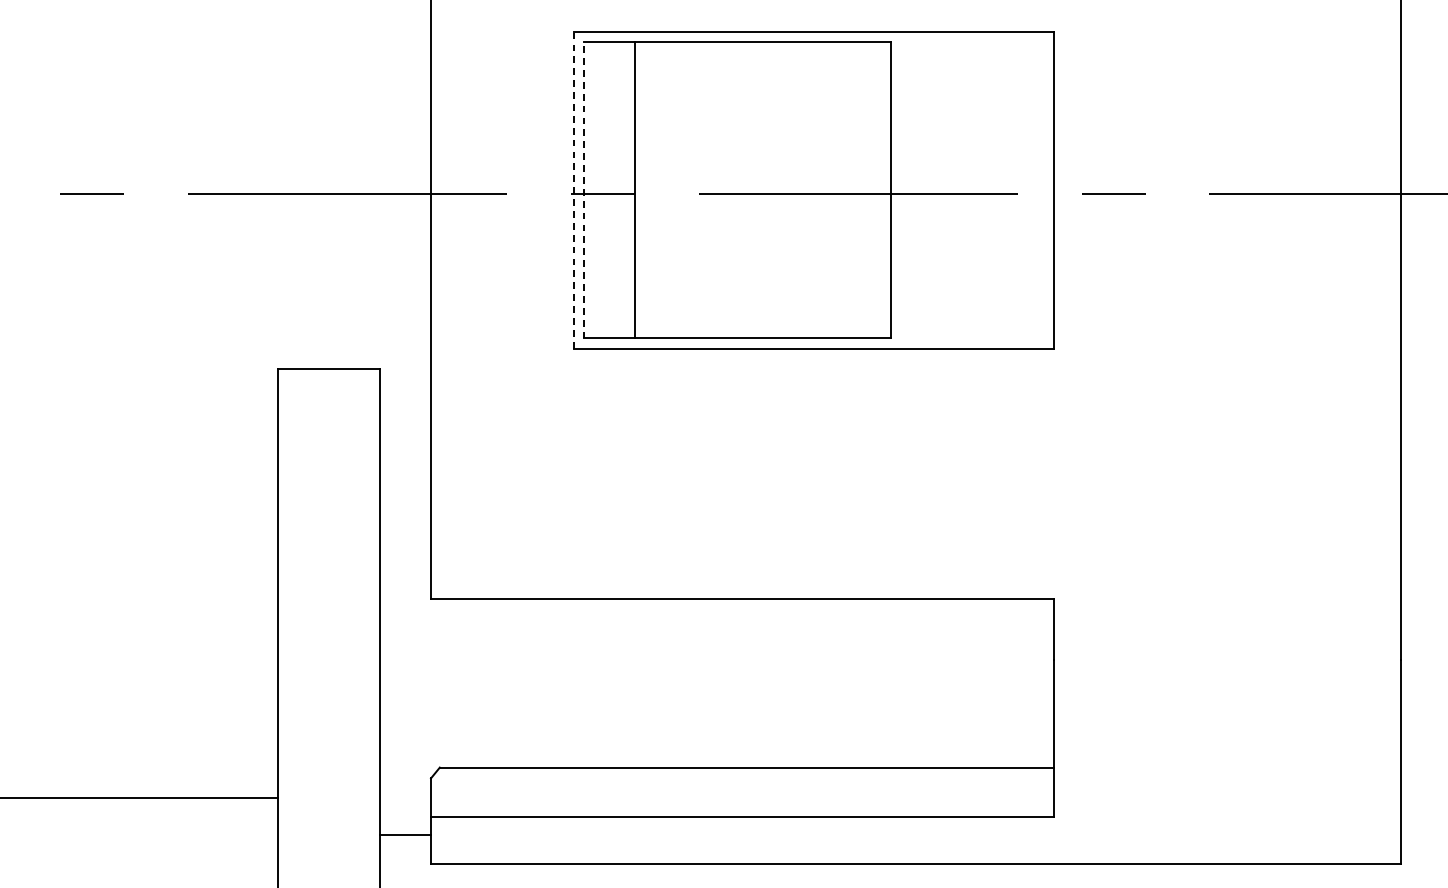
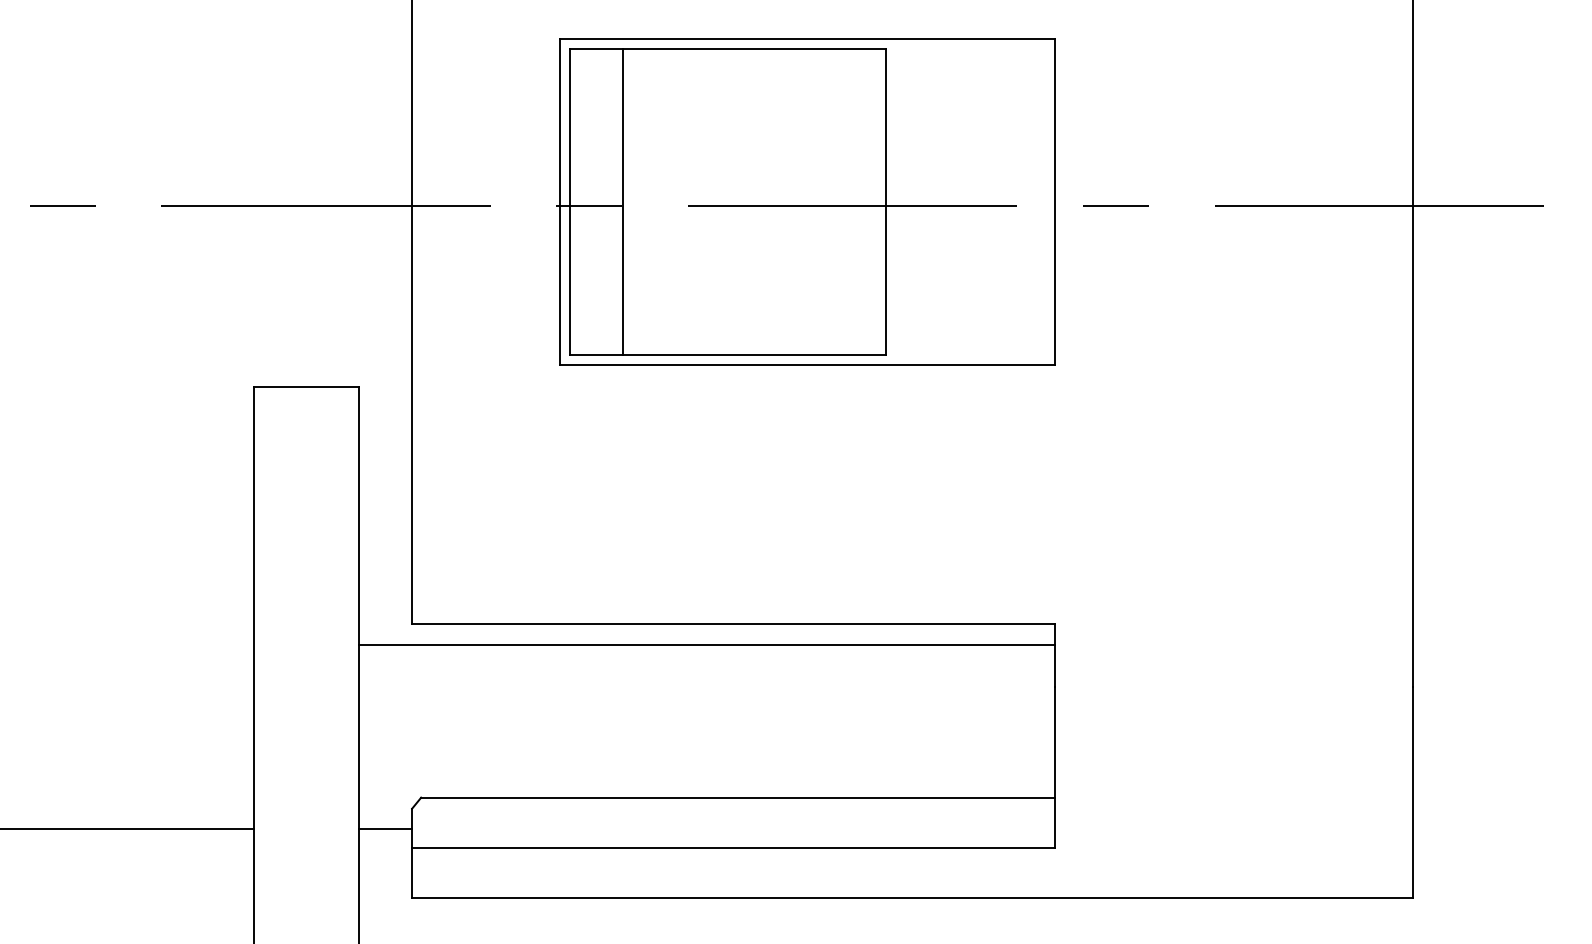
line: (573, 189) -> (559, 201), dashed -> solid
line: (584, 190) -> (570, 202), dashed -> solid
line: (716, 619) -> (706, 644), added
line: (405, 835) -> (385, 829), moved

